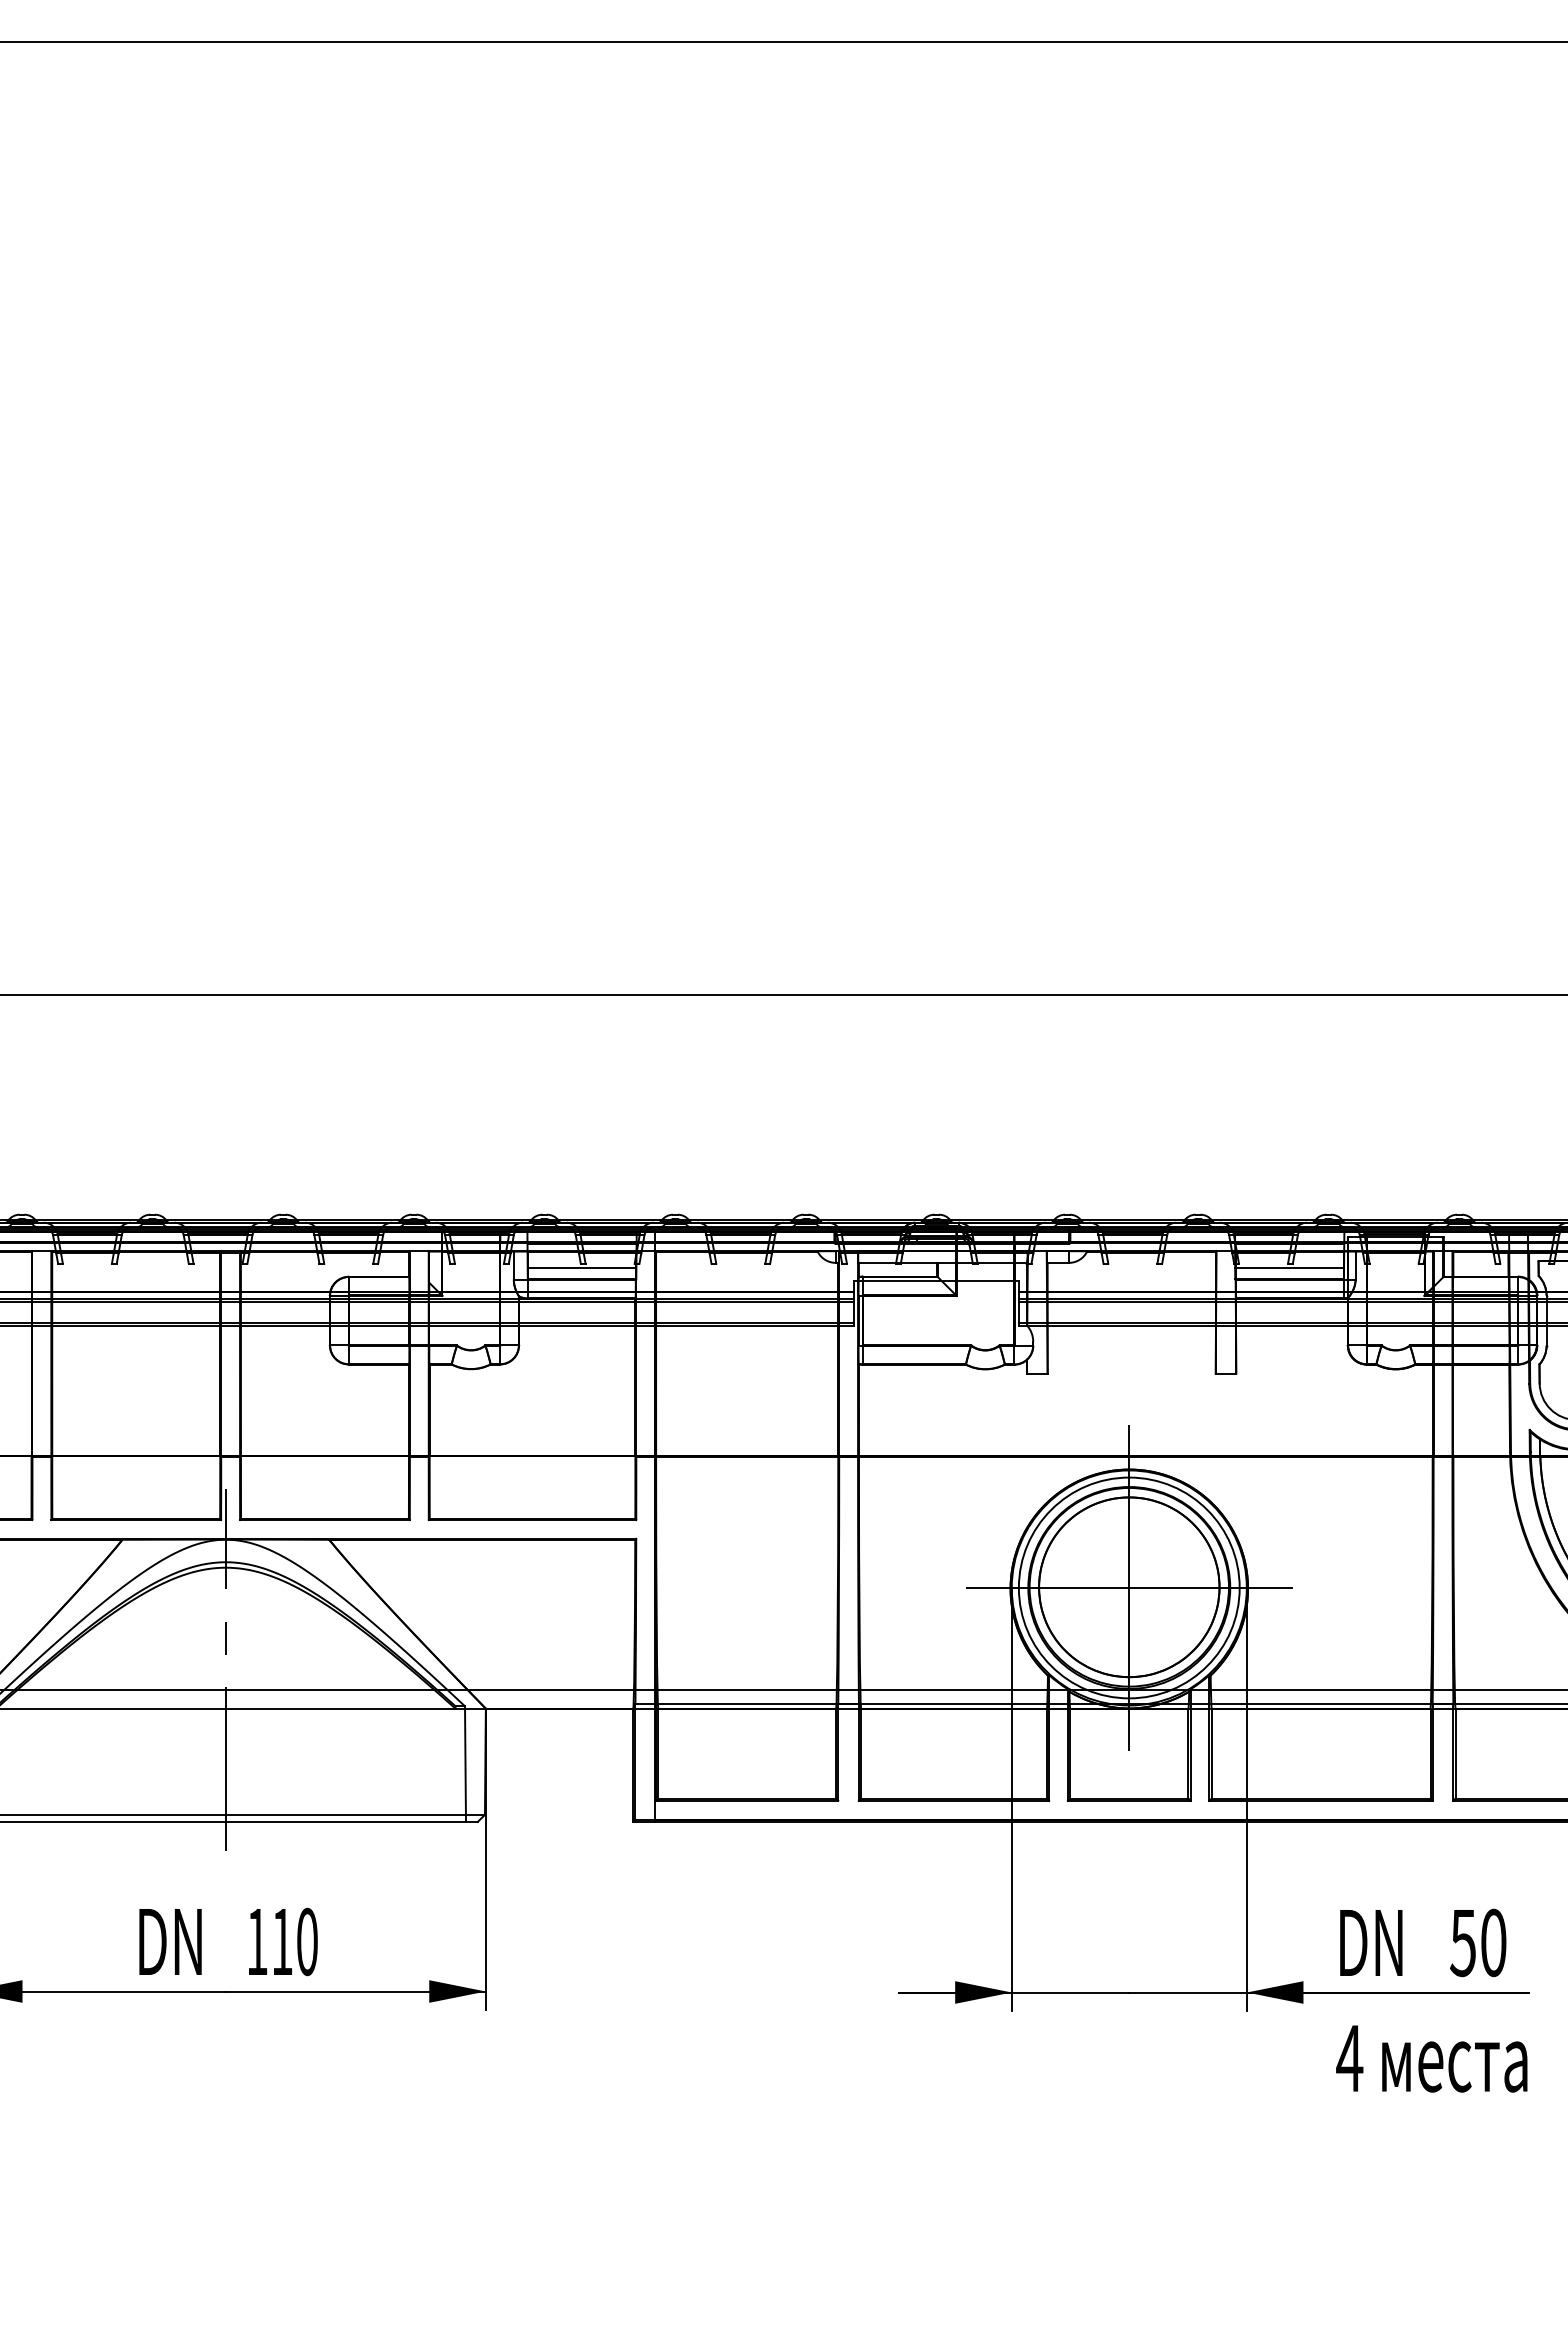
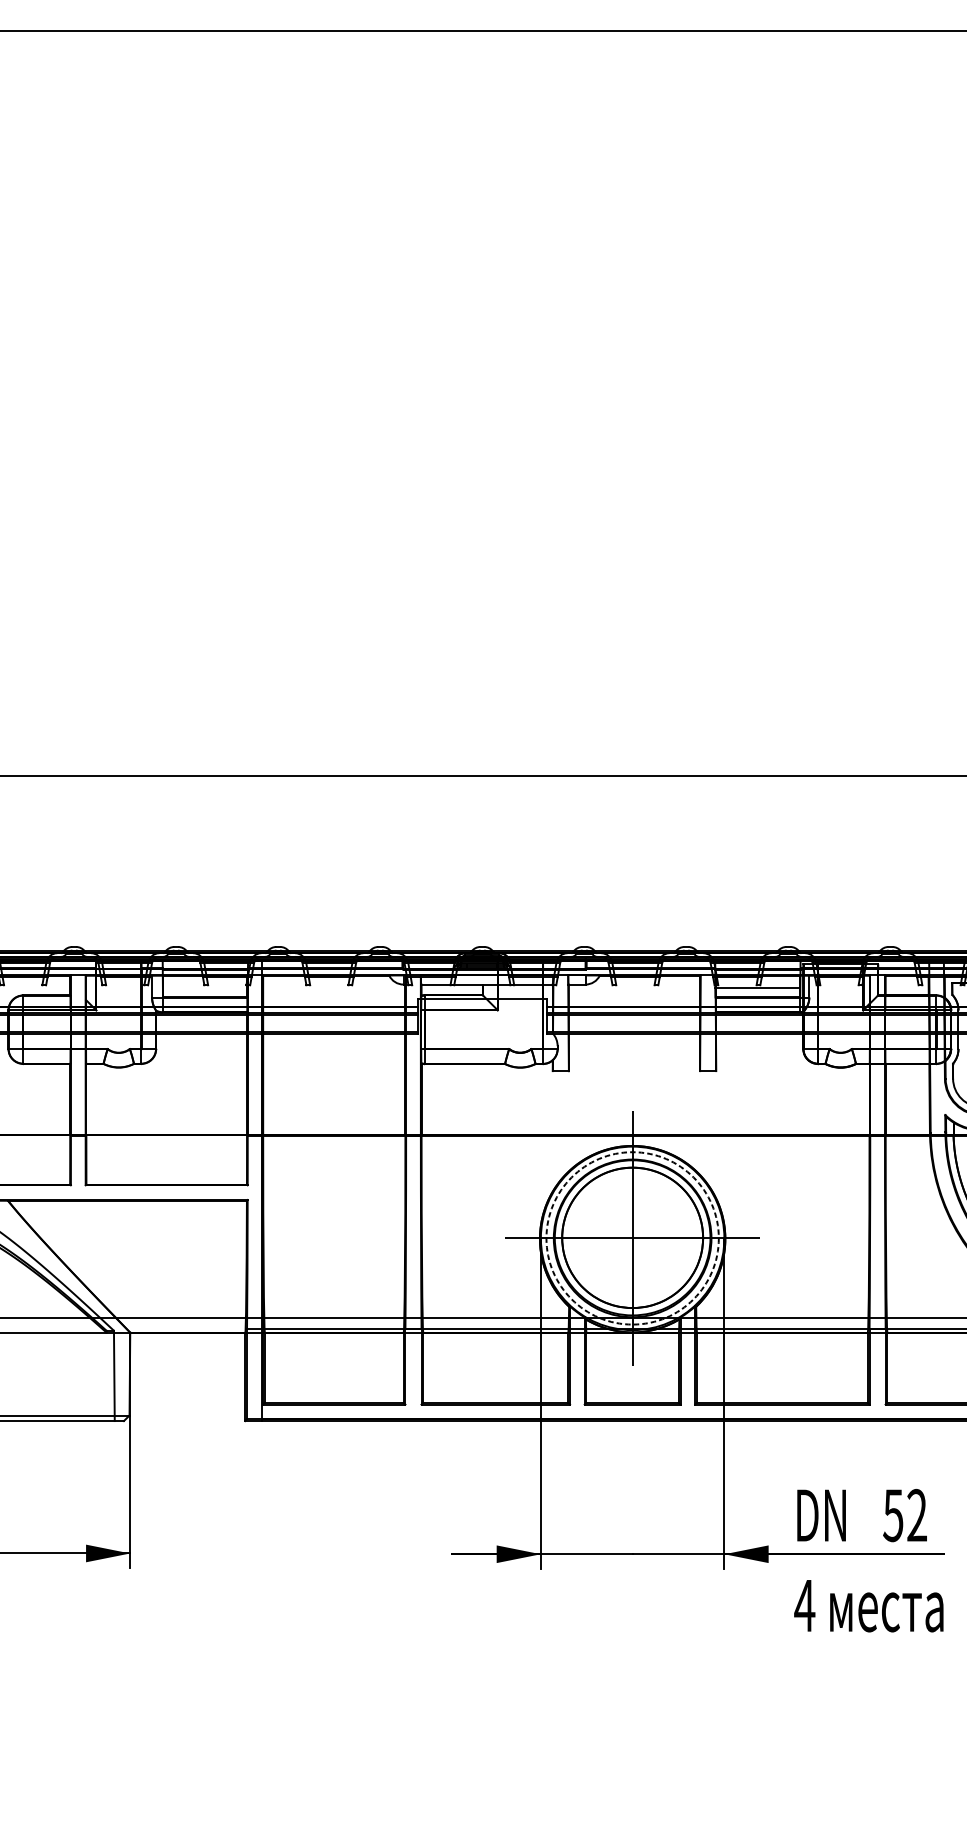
line: (581, 1267) -> (204, 988), removed
circle: (1128, 1587) -> (632, 1238), solid -> dashed
text: (1493, 1942) -> (917, 1515), 50 -> 52

